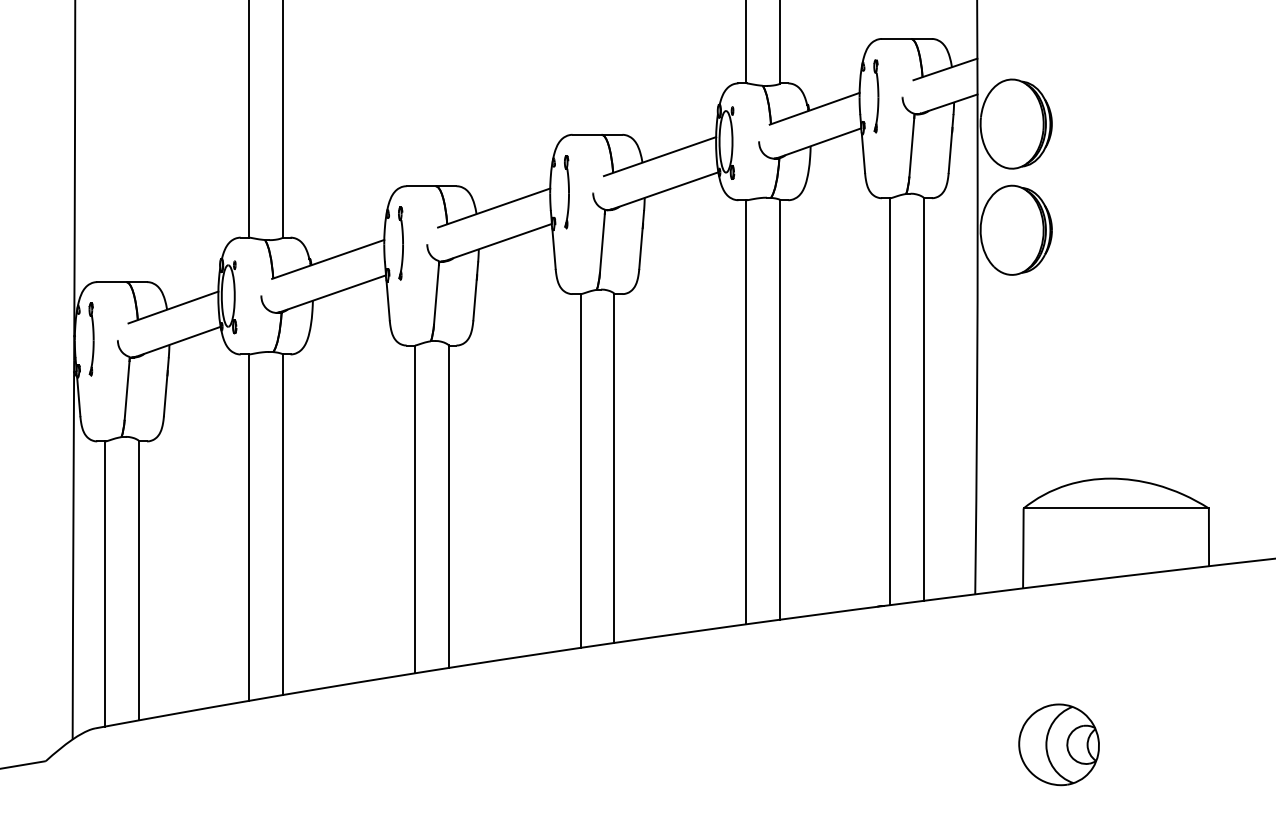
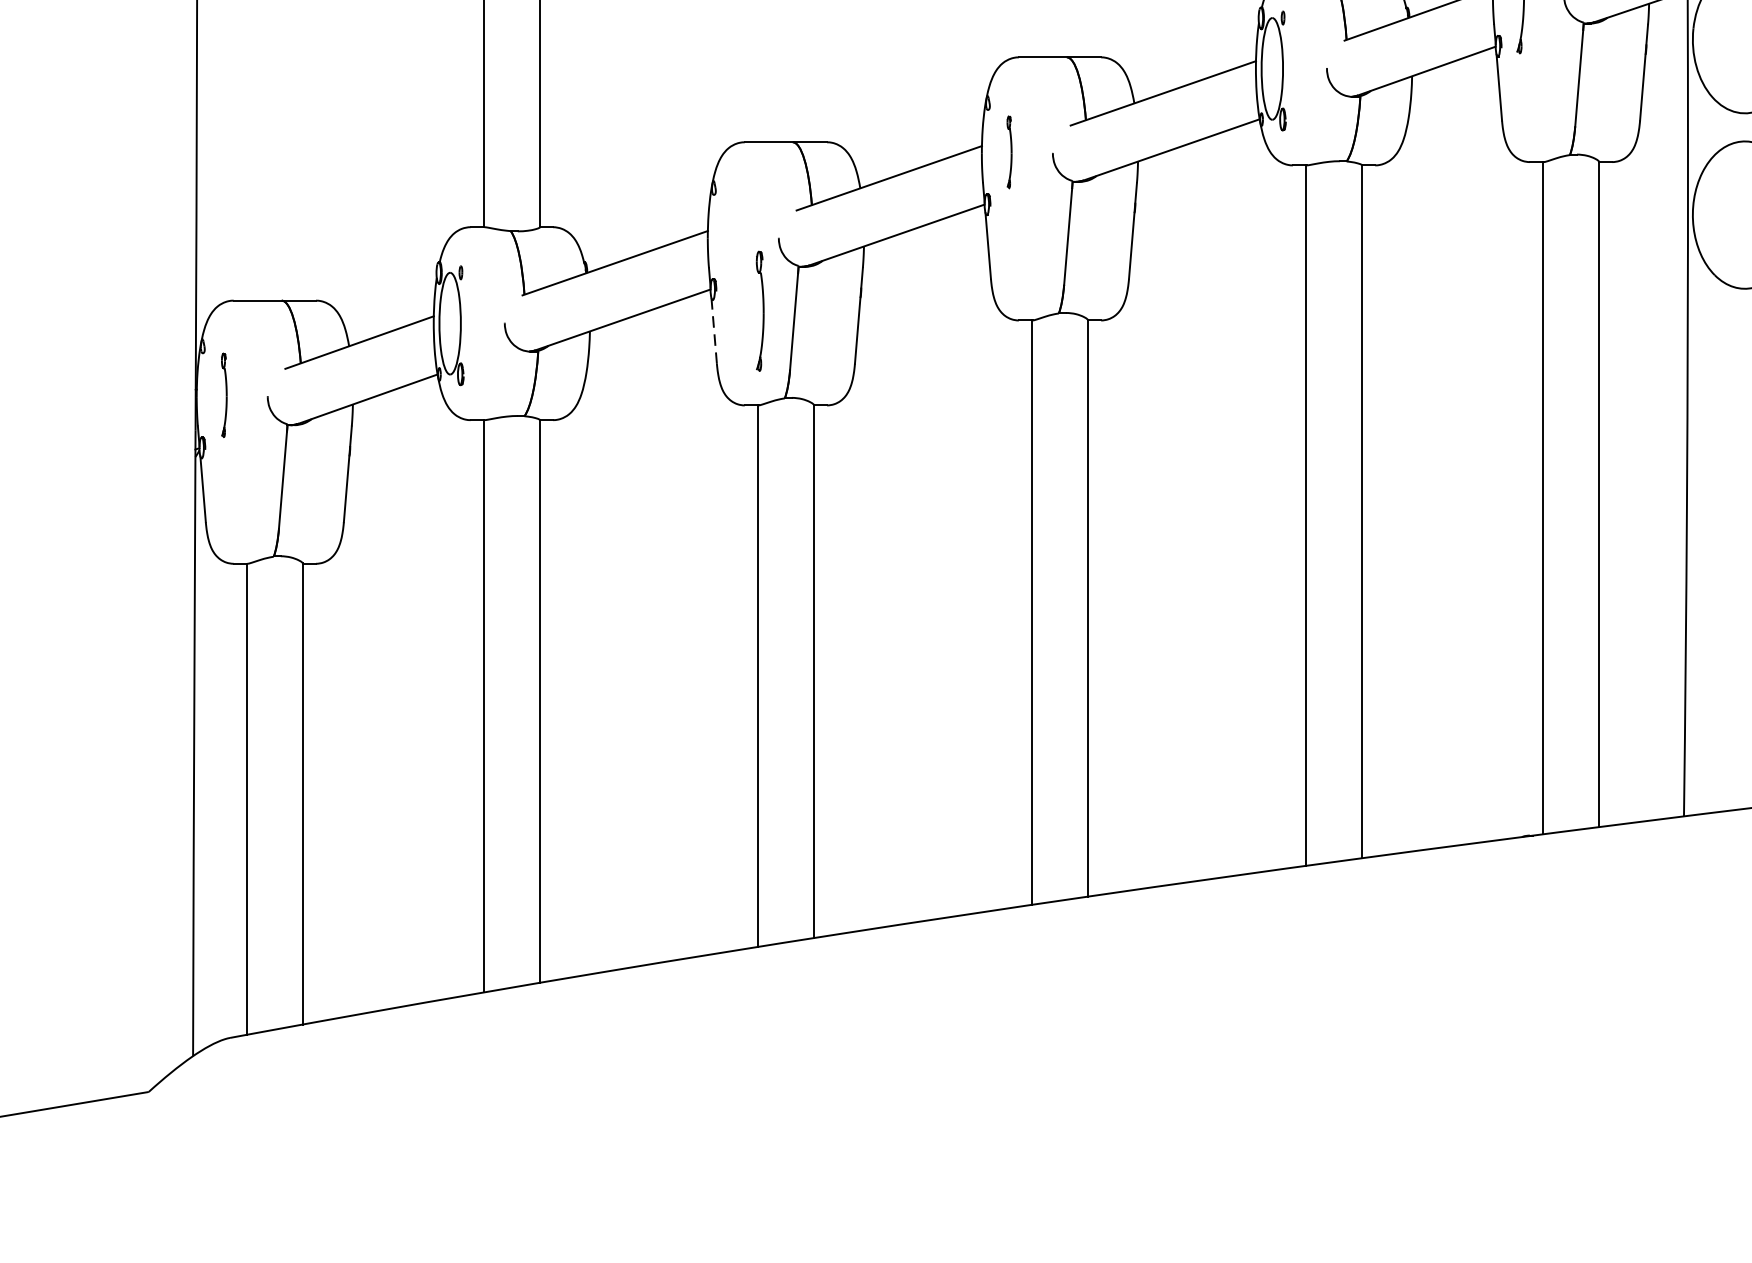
part: (566, 192) -> (1008, 152), size x0.6
part: (400, 243) -> (759, 311), moved
line: (388, 300) -> (714, 331), solid -> dashed
part: (91, 339) -> (224, 395), size x0.7

